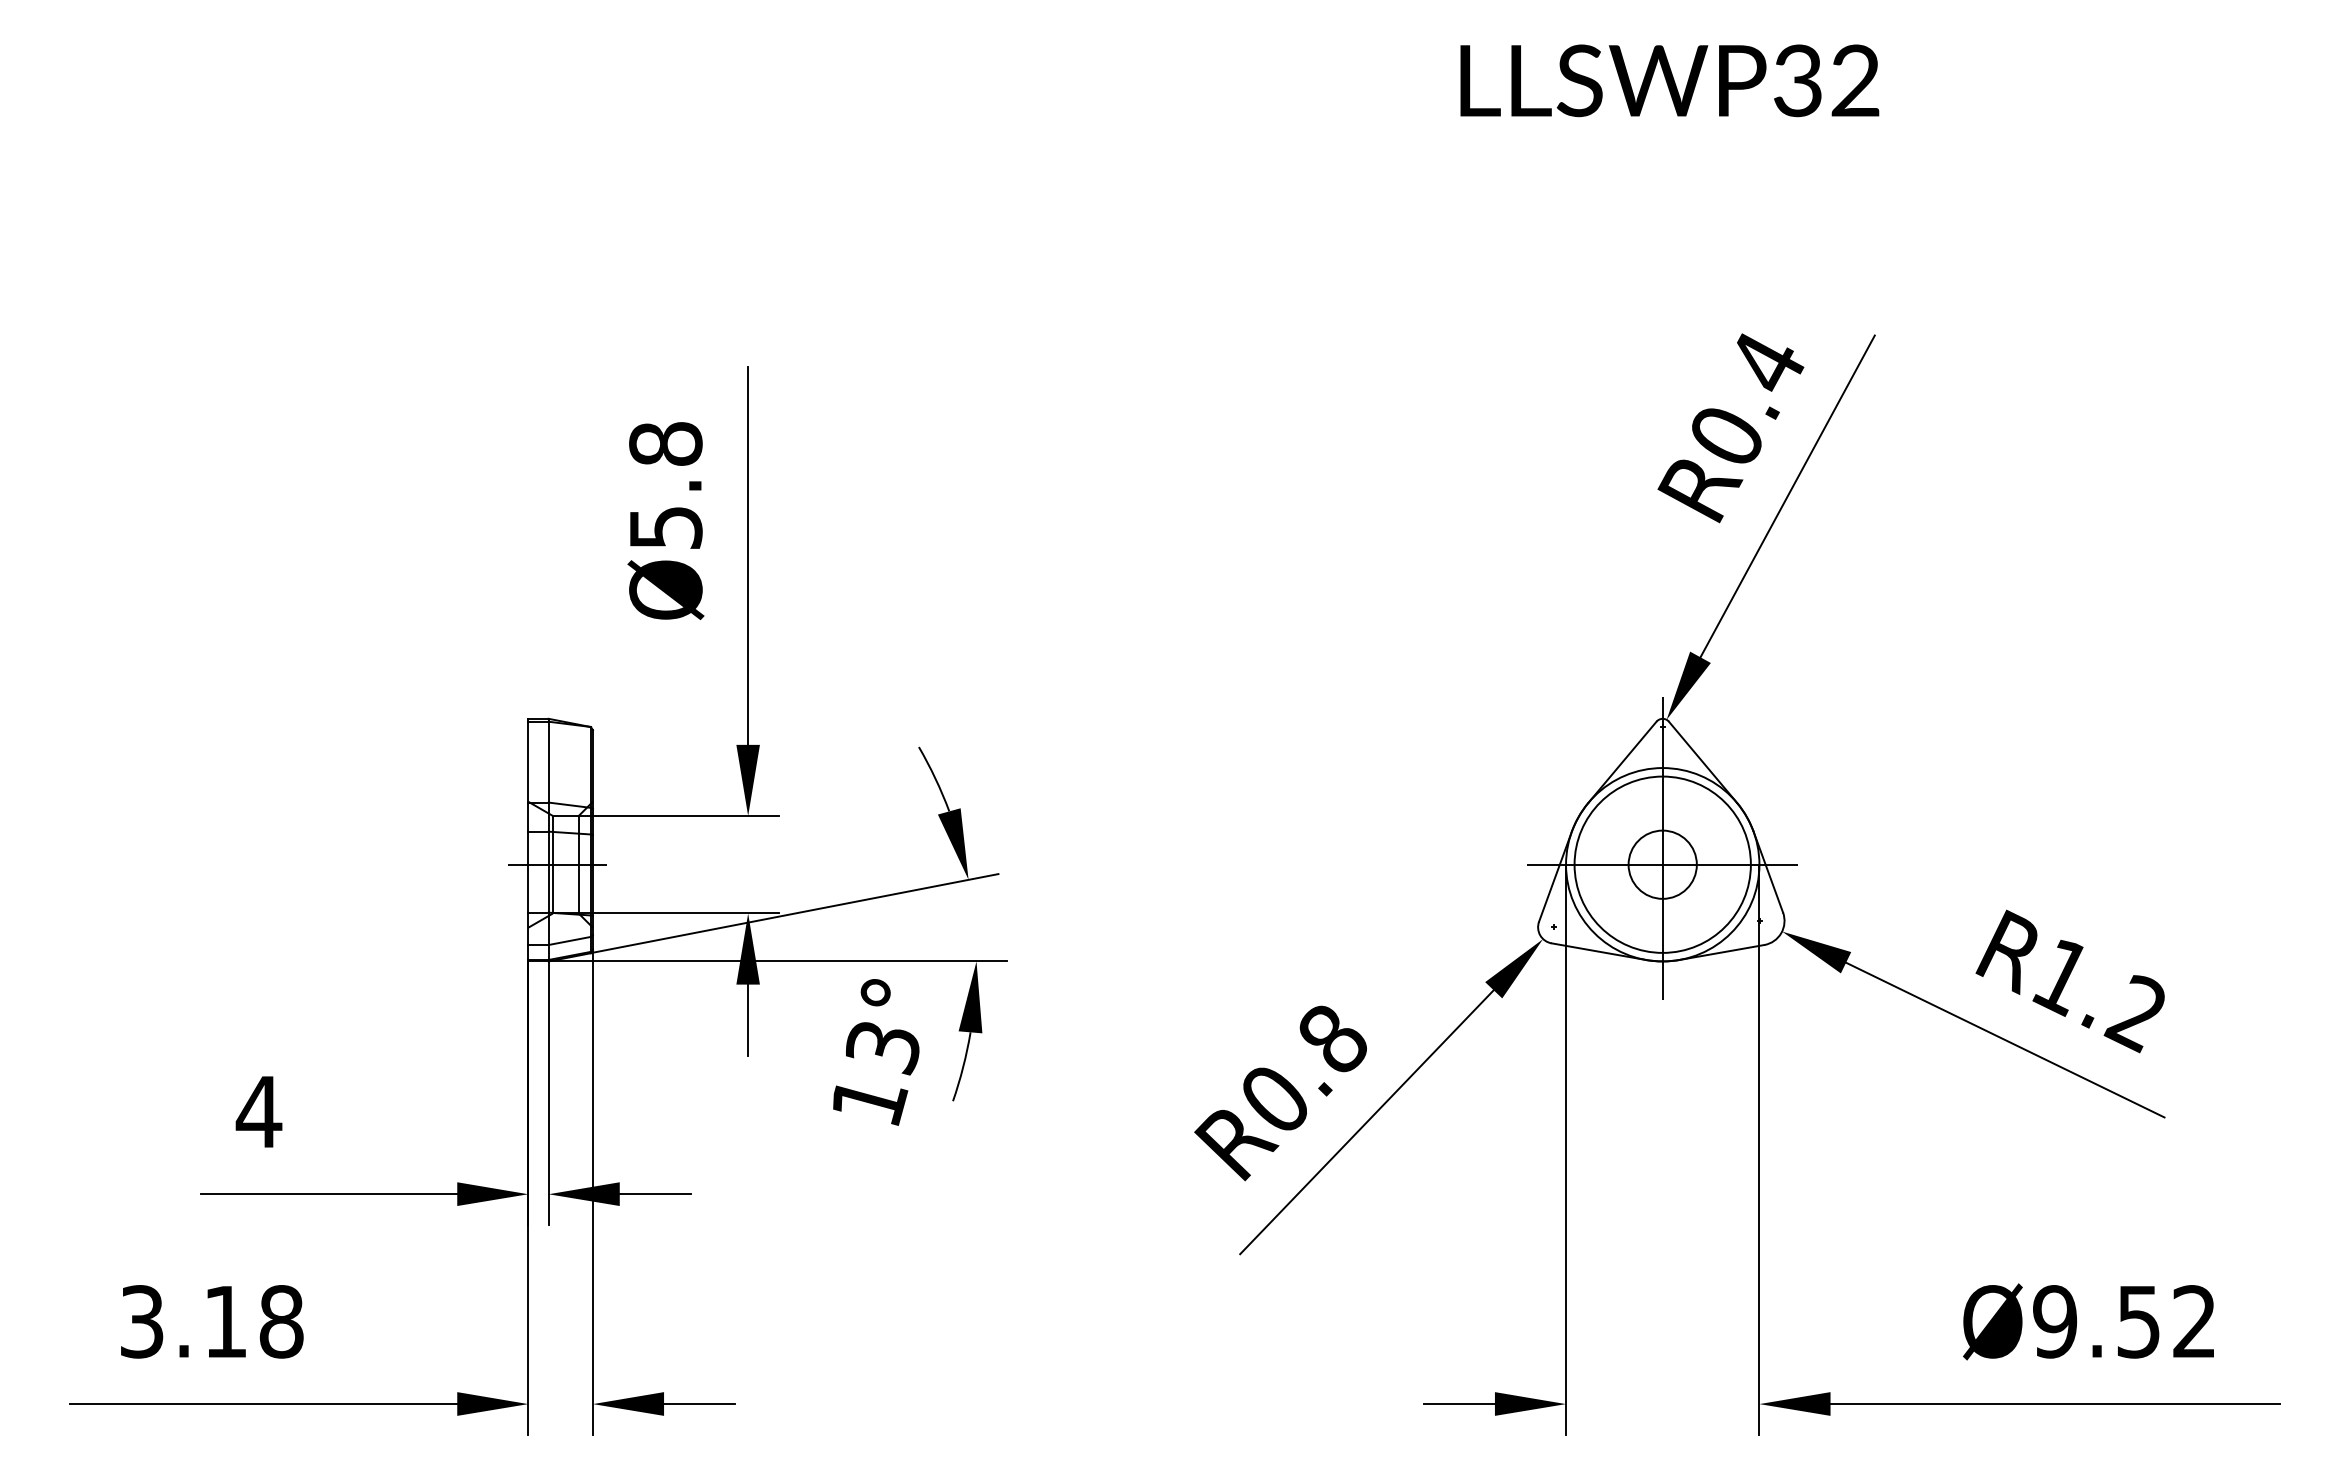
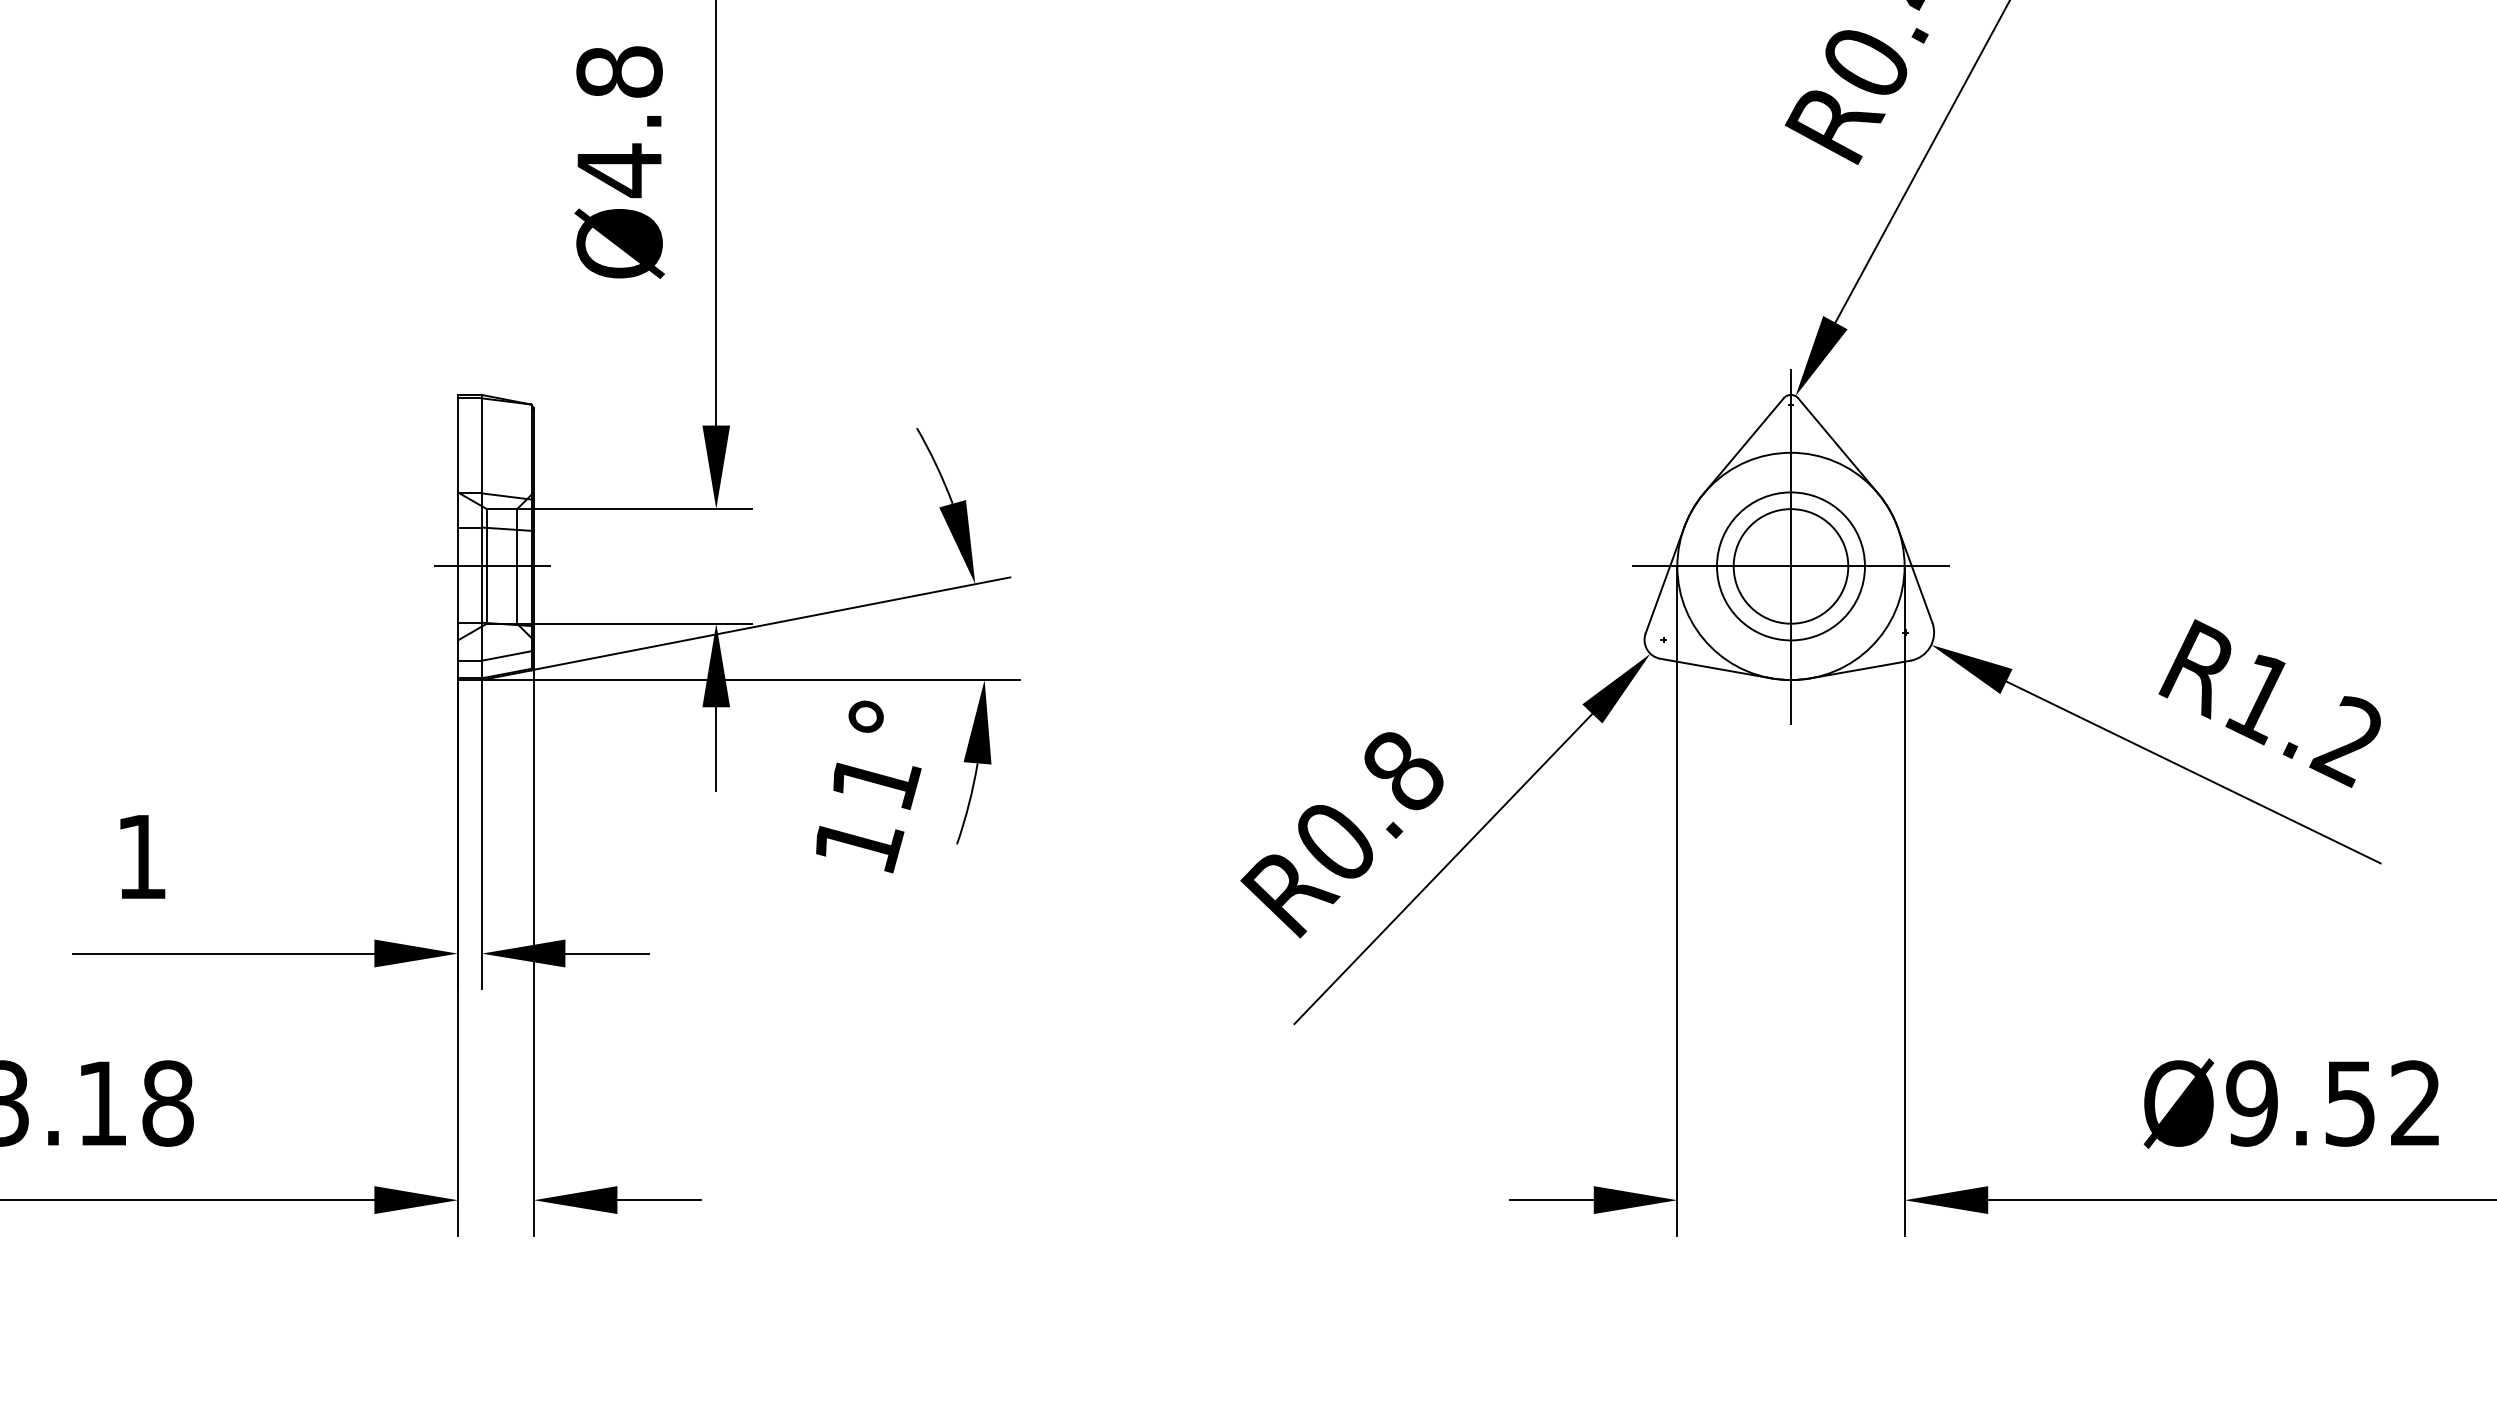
text: (666, 527) -> (620, 170), Ø5.8 -> Ø4.8
circle: (1662, 864) -> (1790, 566), size x0.71
circle: (1662, 864) -> (1790, 566), size x1.43
text: (884, 1048) -> (876, 782), 13° -> 11°
text: (258, 1111) -> (140, 856), 4 -> 1

